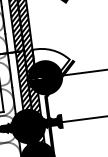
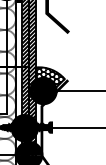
hatch: (52, 67) -> (50, 83), added

